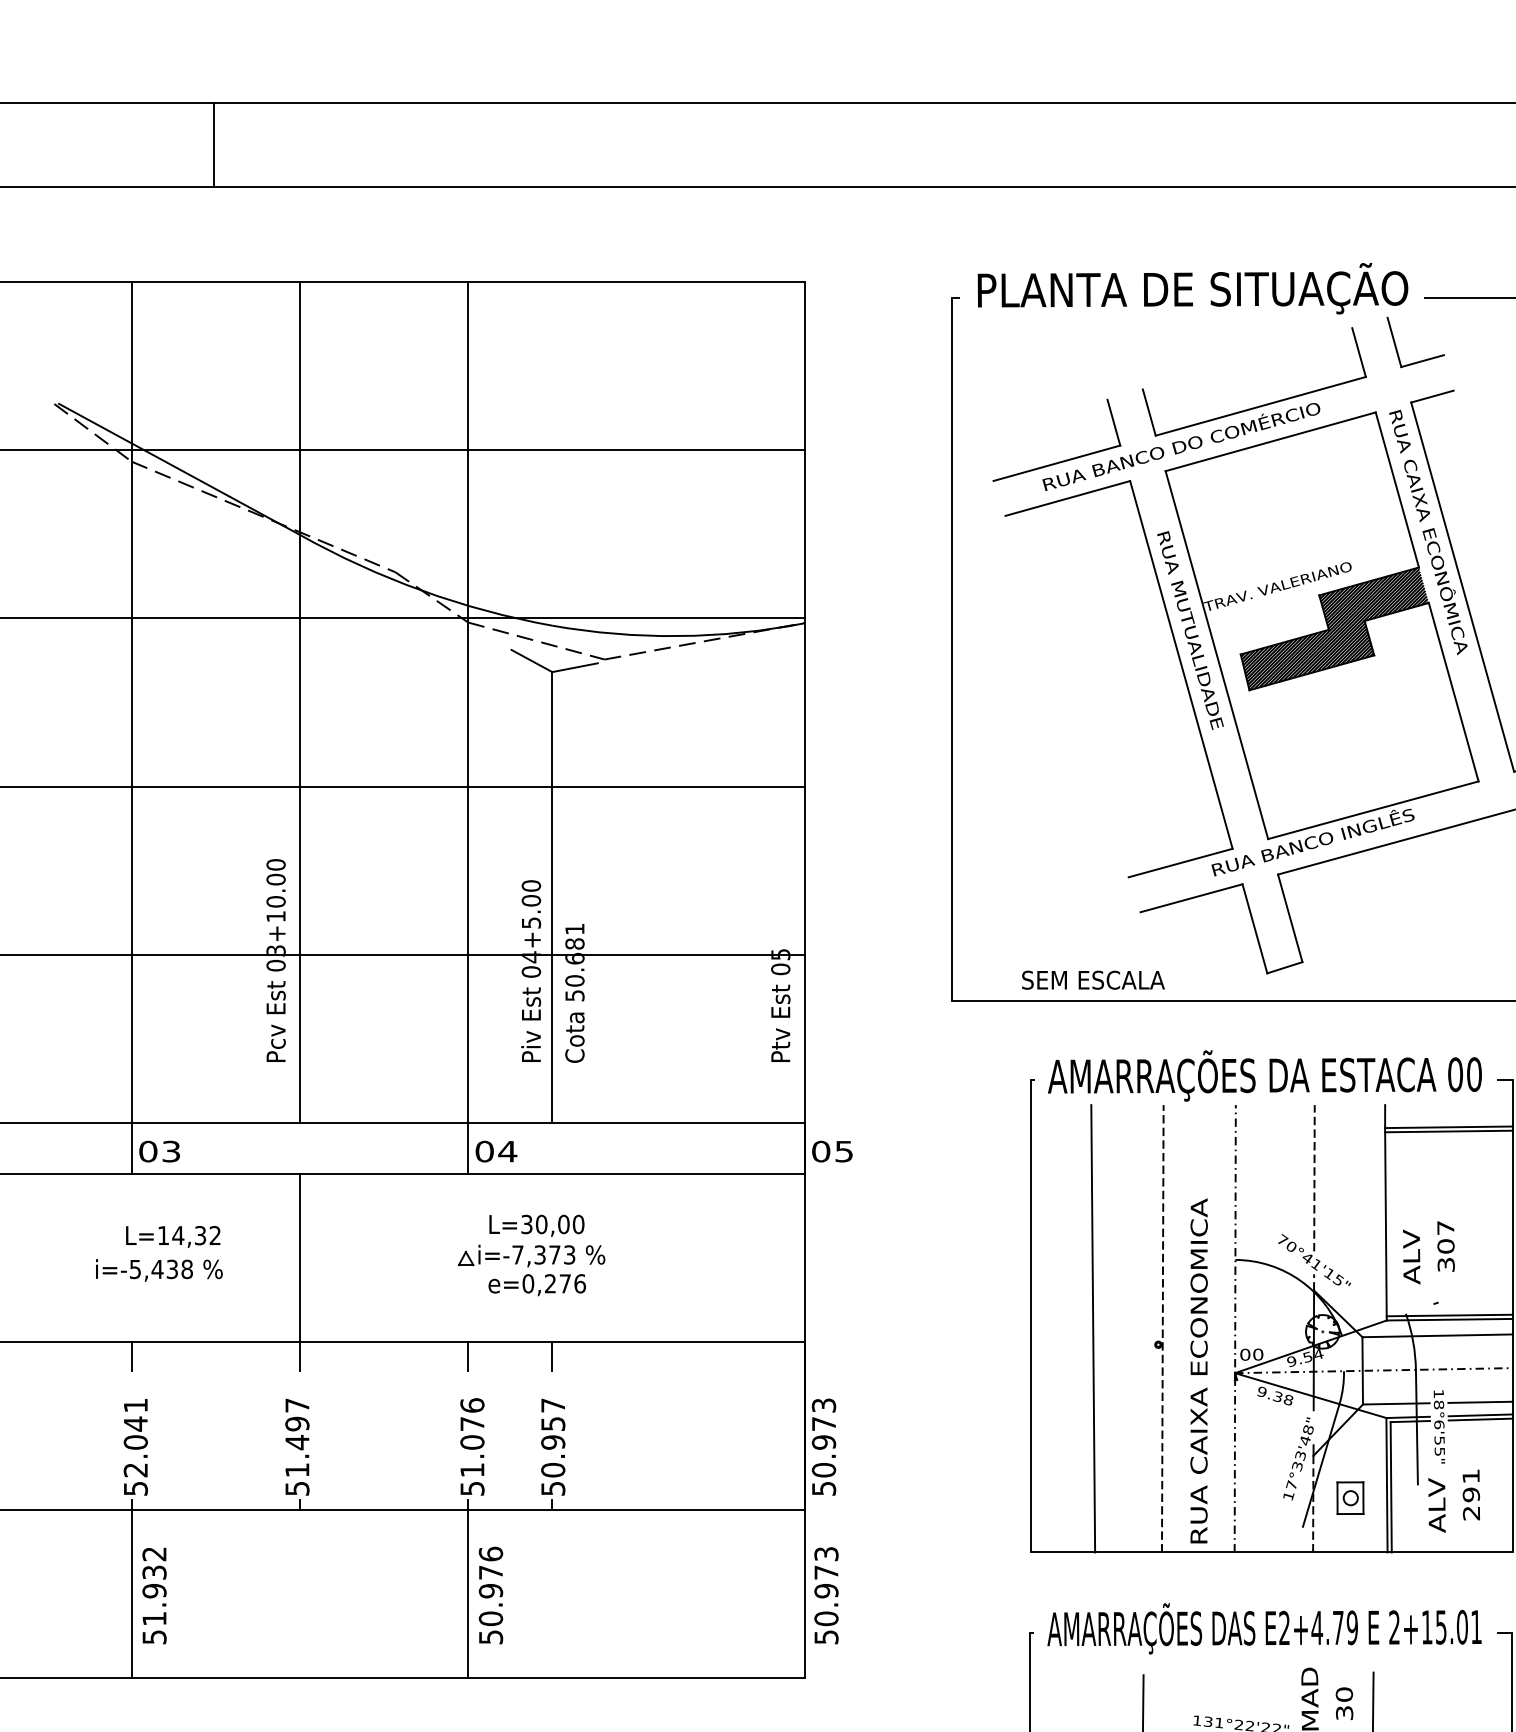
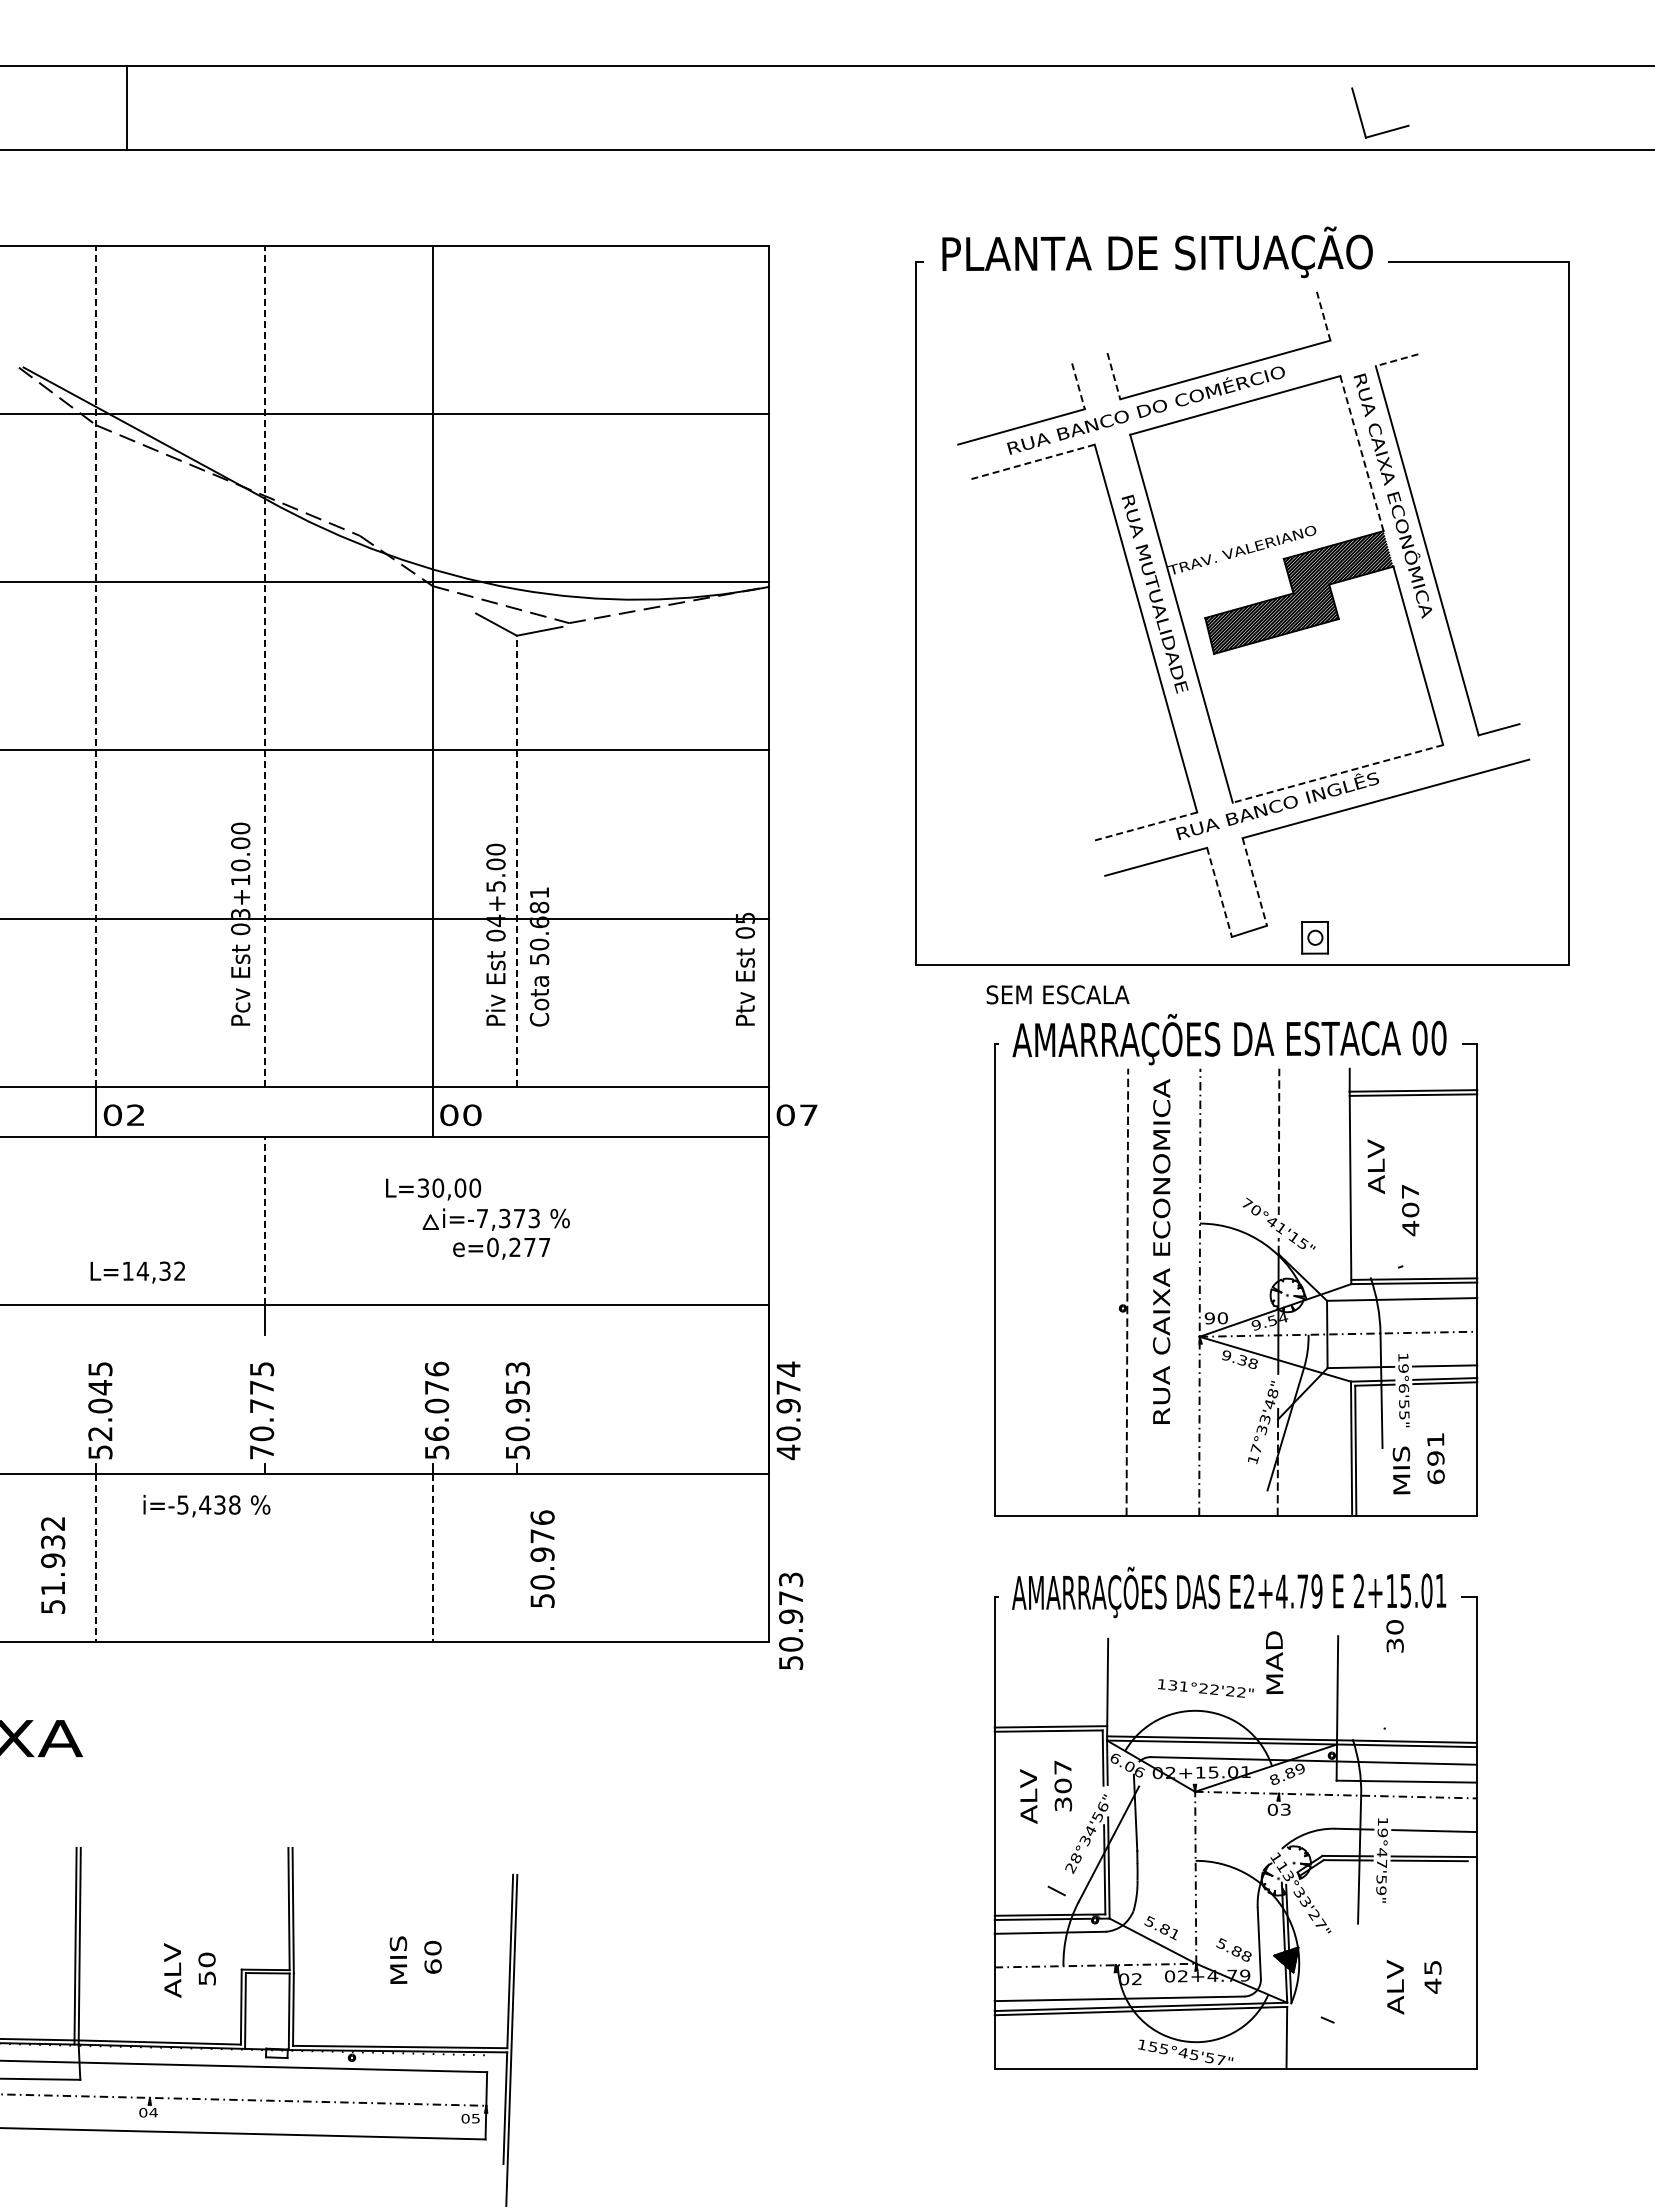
line: (213, 144) -> (127, 108), moved
line: (1358, 352) -> (1323, 316), solid -> dashed
part: (1418, 360) -> (1383, 131), moved
line: (1431, 396) -> (1396, 360), solid -> dashed
line: (1148, 412) -> (1113, 376), solid -> dashed
line: (1113, 422) -> (1078, 386), solid -> dashed
line: (1397, 490) -> (1362, 454), solid -> dashed
line: (1067, 498) -> (1032, 462), solid -> dashed
line: (131, 702) -> (96, 666), solid -> dashed
line: (299, 702) -> (264, 666), solid -> dashed
line: (1372, 810) -> (1337, 774), solid -> dashed
line: (1180, 862) -> (1145, 826), solid -> dashed
line: (551, 897) -> (516, 861), solid -> dashed
line: (1289, 918) -> (1254, 882), solid -> dashed
line: (1254, 928) -> (1219, 892), solid -> dashed
text: (1092, 979) -> (1057, 994), moved
text: (170, 1151) -> (135, 1115), 03 -> 02
text: (506, 1151) -> (471, 1115), 04 -> 00
text: (843, 1151) -> (808, 1115), 05 -> 07
text: (536, 1225) -> (433, 1189), moved
text: (172, 1236) -> (137, 1272), moved
line: (299, 1256) -> (264, 1220), solid -> dashed
text: (1410, 1256) -> (1375, 1166), moved
text: (1445, 1264) -> (1410, 1228), 307 -> 407
text: (158, 1269) -> (206, 1505), moved
text: (579, 1283) -> (544, 1247), e=0,276 -> e=0,277
line: (1092, 1328) -> (1057, 1292), removed
text: (1244, 1354) -> (1209, 1318), 00 -> 90
line: (131, 1355) -> (96, 1319), removed
line: (467, 1355) -> (432, 1319), removed
line: (551, 1355) -> (516, 1319), removed
text: (1198, 1370) -> (1161, 1251), moved
text: (1438, 1404) -> (1403, 1368), 18°6'55" -> 19°6'55"
text: (135, 1405) -> (100, 1369), 52.041 -> 52.045
text: (552, 1405) -> (517, 1369), 50.957 -> 50.953
text: (296, 1446) -> (261, 1410), 51.497 -> 70.775
text: (823, 1446) -> (788, 1410), 50.973 -> 40.974
text: (471, 1469) -> (436, 1433), 51.076 -> 56.076
part: (1349, 1497) -> (1314, 937), moved
text: (1436, 1504) -> (1401, 1468), ALV -> MIS
text: (1470, 1512) -> (1435, 1476), 291 -> 691
line: (131, 1594) -> (96, 1558), solid -> dashed
line: (467, 1594) -> (432, 1558), solid -> dashed
text: (490, 1594) -> (542, 1558), moved
text: (826, 1594) -> (791, 1620), moved
text: (154, 1595) -> (53, 1565), moved
text: (1343, 1703) -> (1394, 1636), moved

